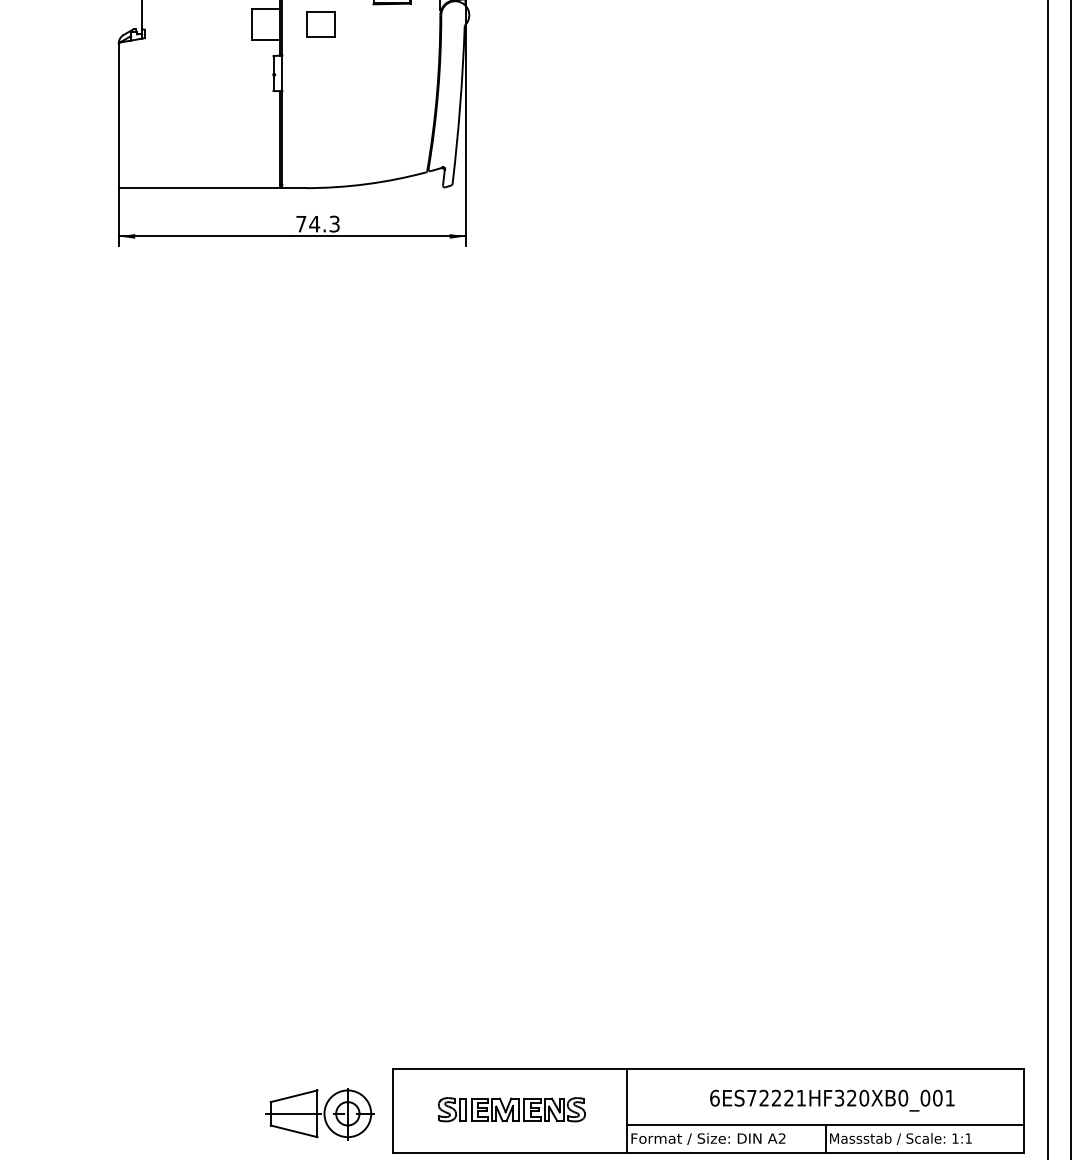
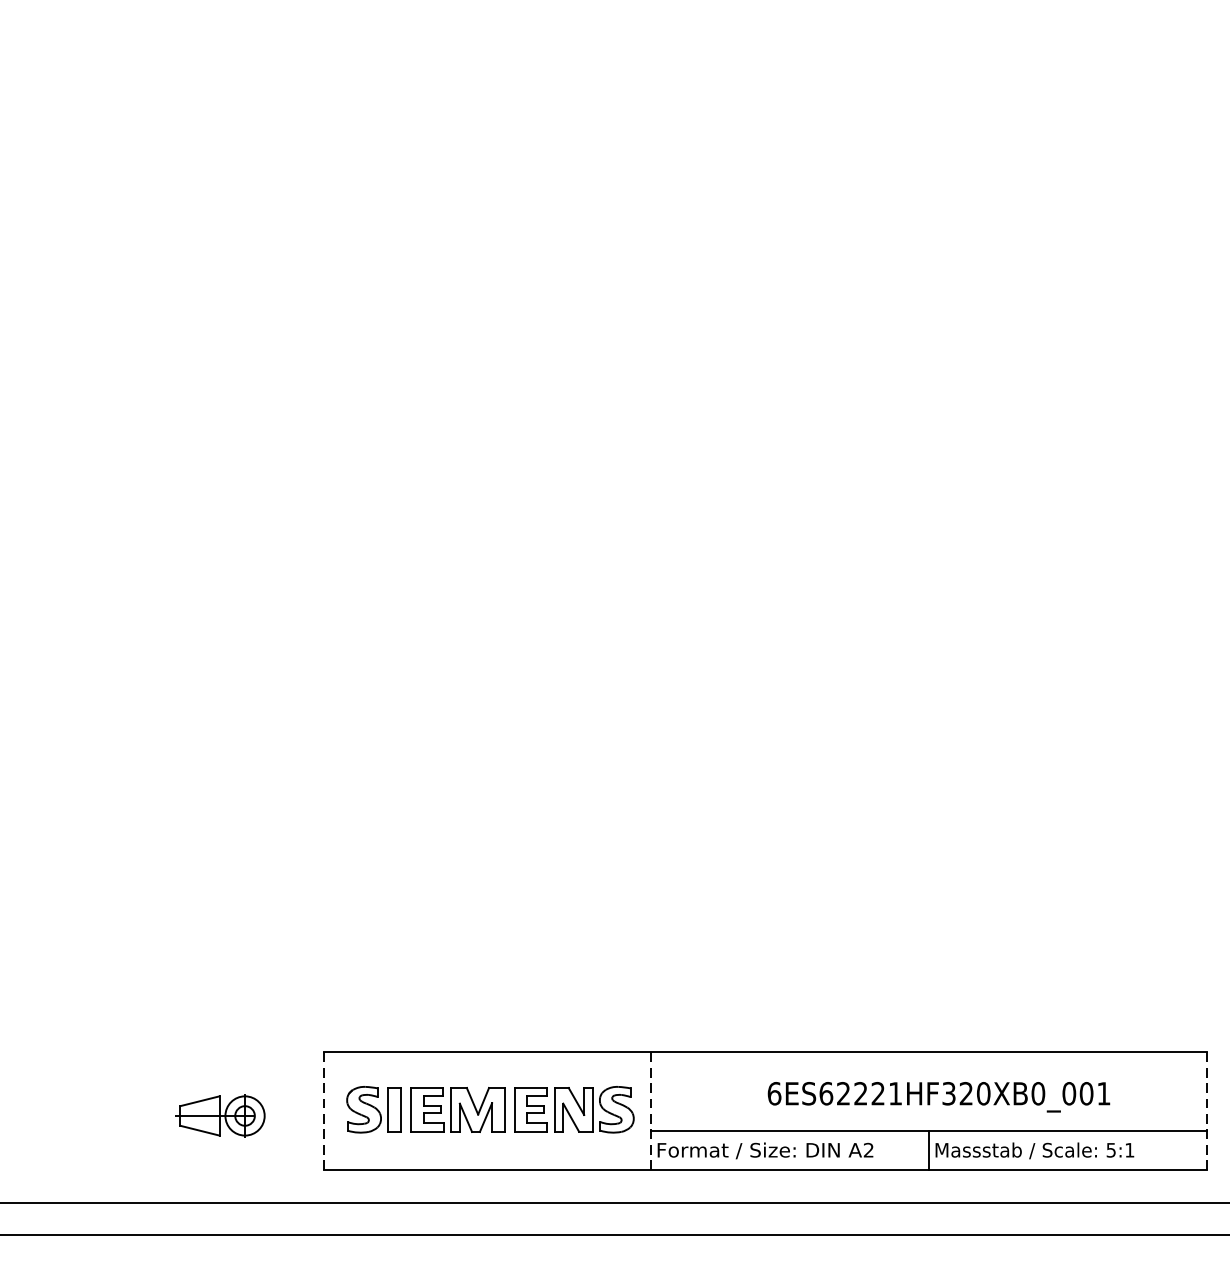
text: (751, 1097) -> (825, 1092), 6ES72221HF320XB0_001 -> 6ES62221HF320XB0_001
part: (511, 1109) -> (489, 1109), size x1.4
line: (393, 1110) -> (324, 1110), solid -> dashed
line: (626, 1110) -> (650, 1110), solid -> dashed
line: (1024, 1110) -> (1207, 1110), solid -> dashed
part: (319, 1114) -> (220, 1116), size x0.6
text: (955, 1138) -> (1111, 1150), 1:1 -> 5:1

